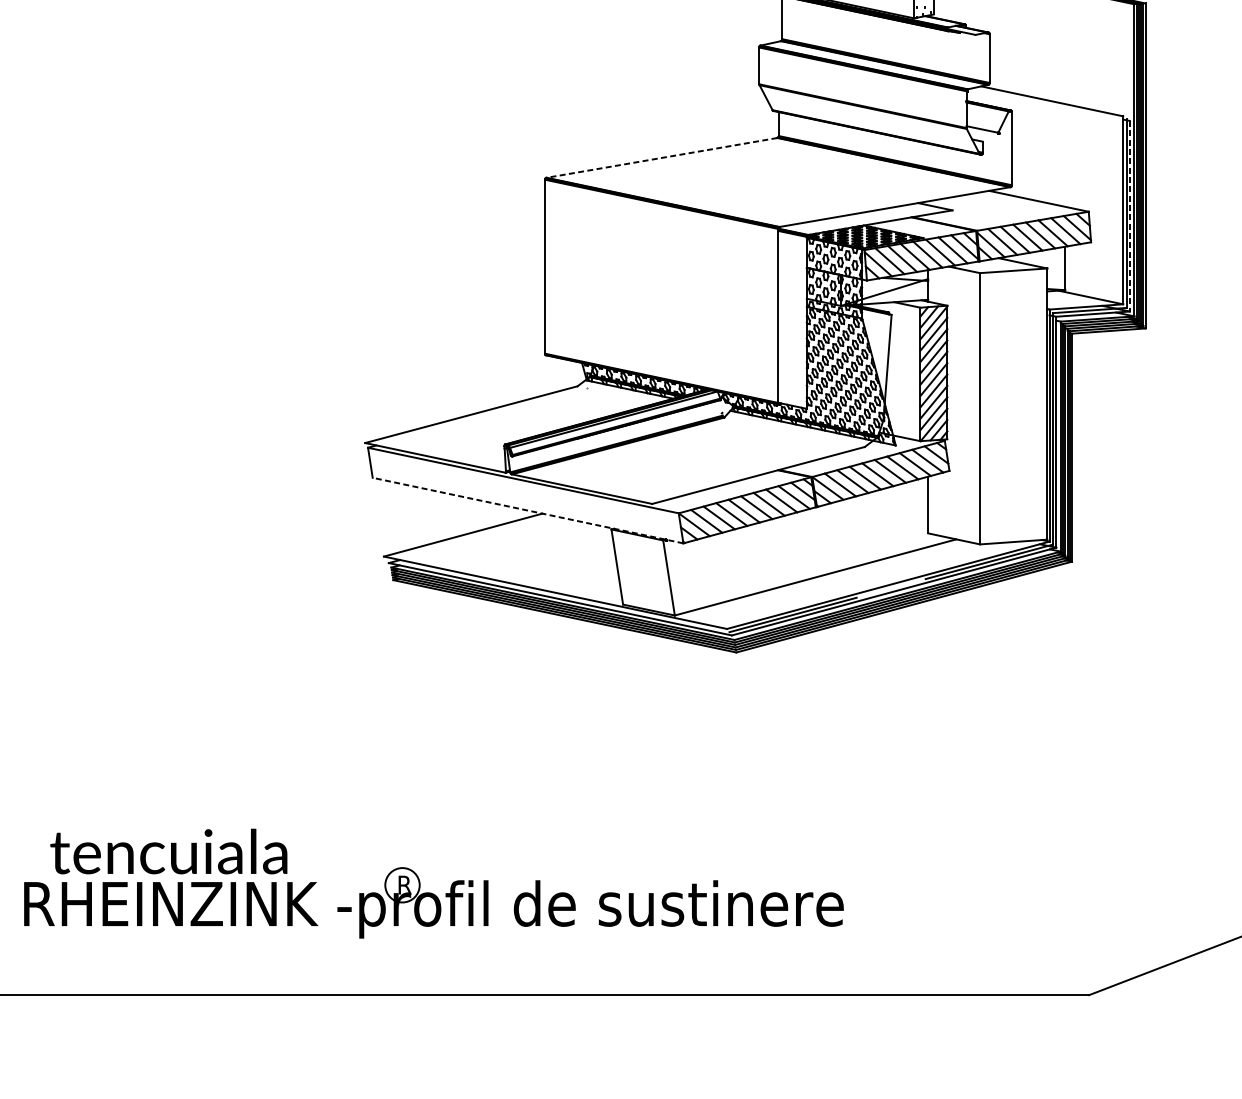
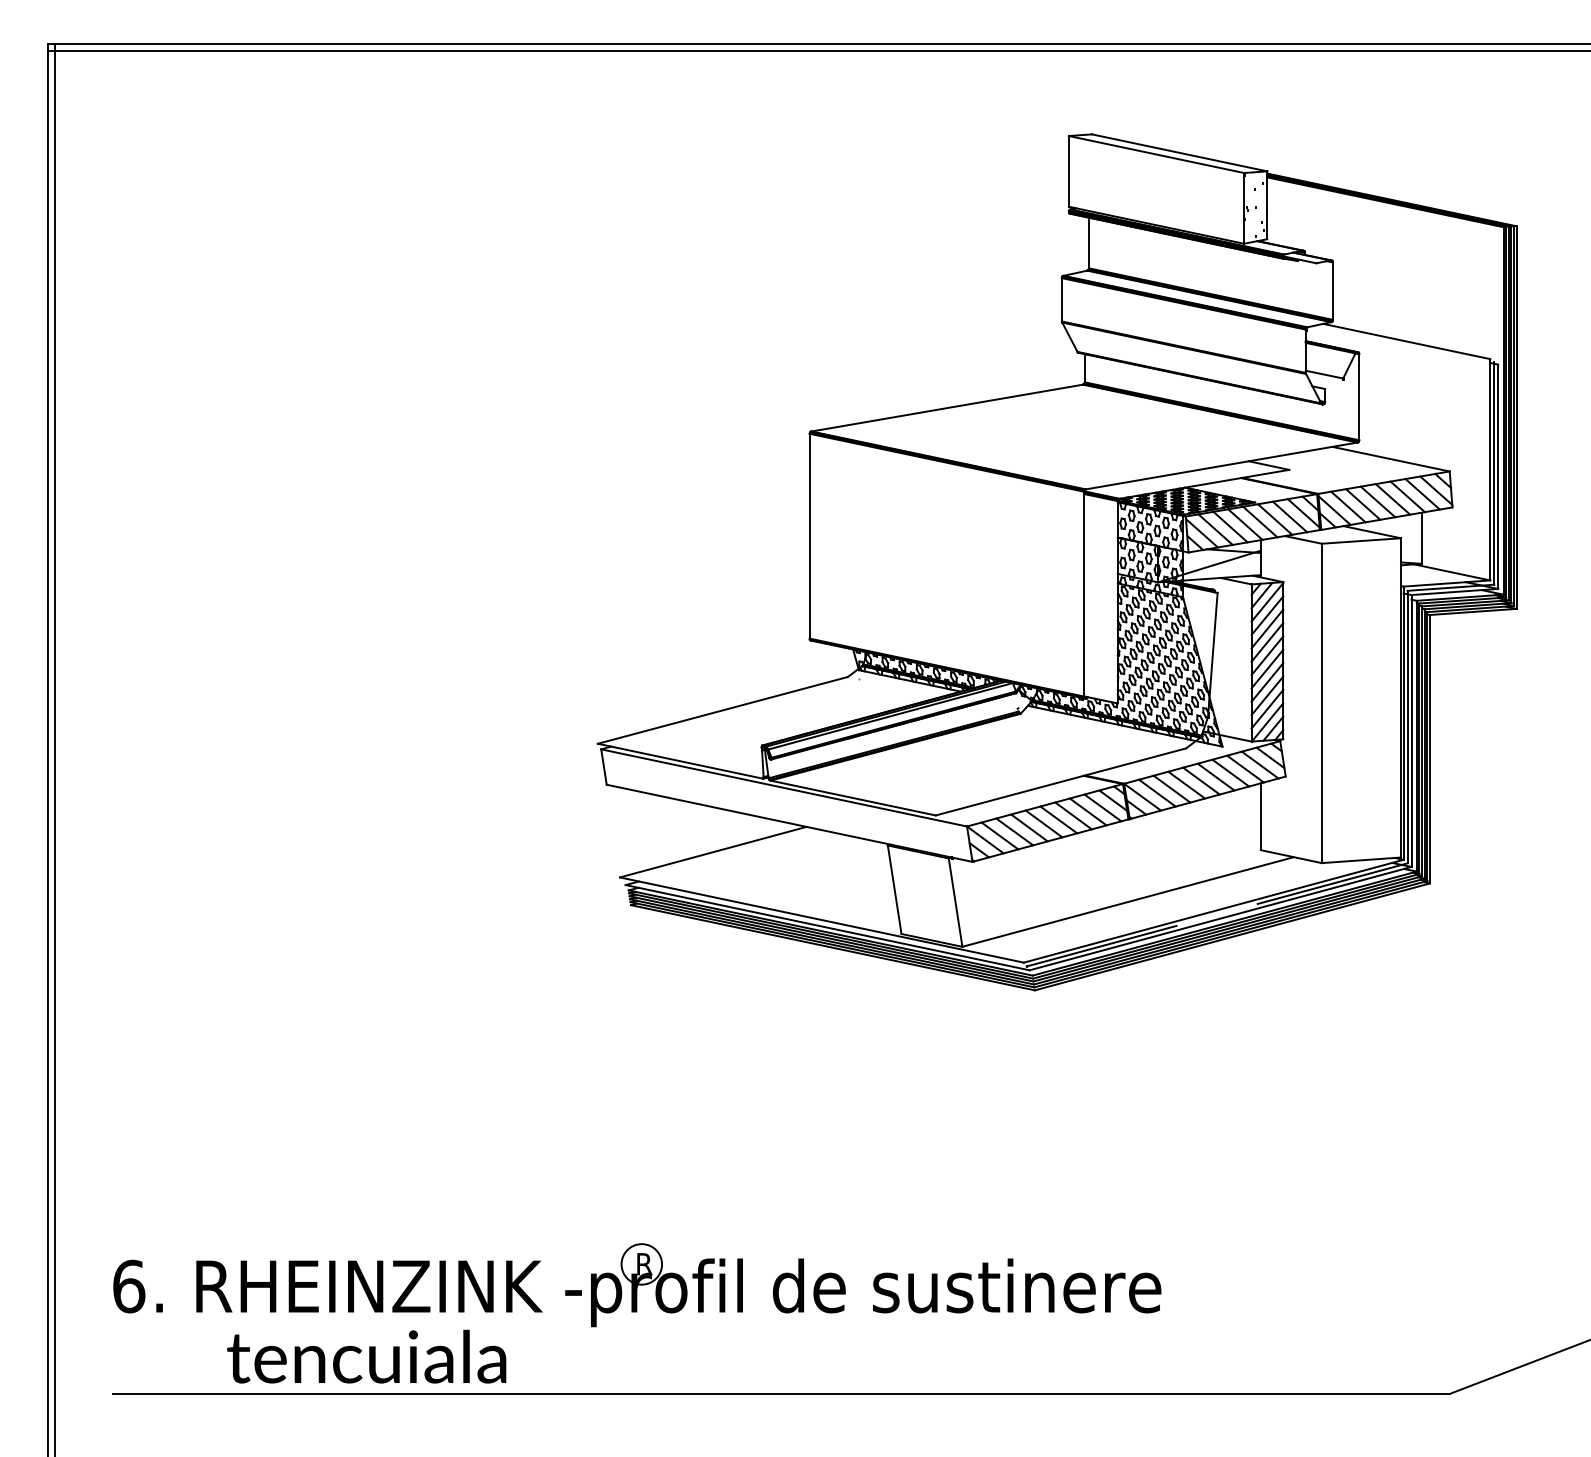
line: (662, 158) -> (947, 408), dashed -> solid
line: (1130, 216) -> (1498, 477), dashed -> solid
line: (527, 510) -> (789, 823), dashed -> solid
text: (168, 851) -> (366, 1356), moved

